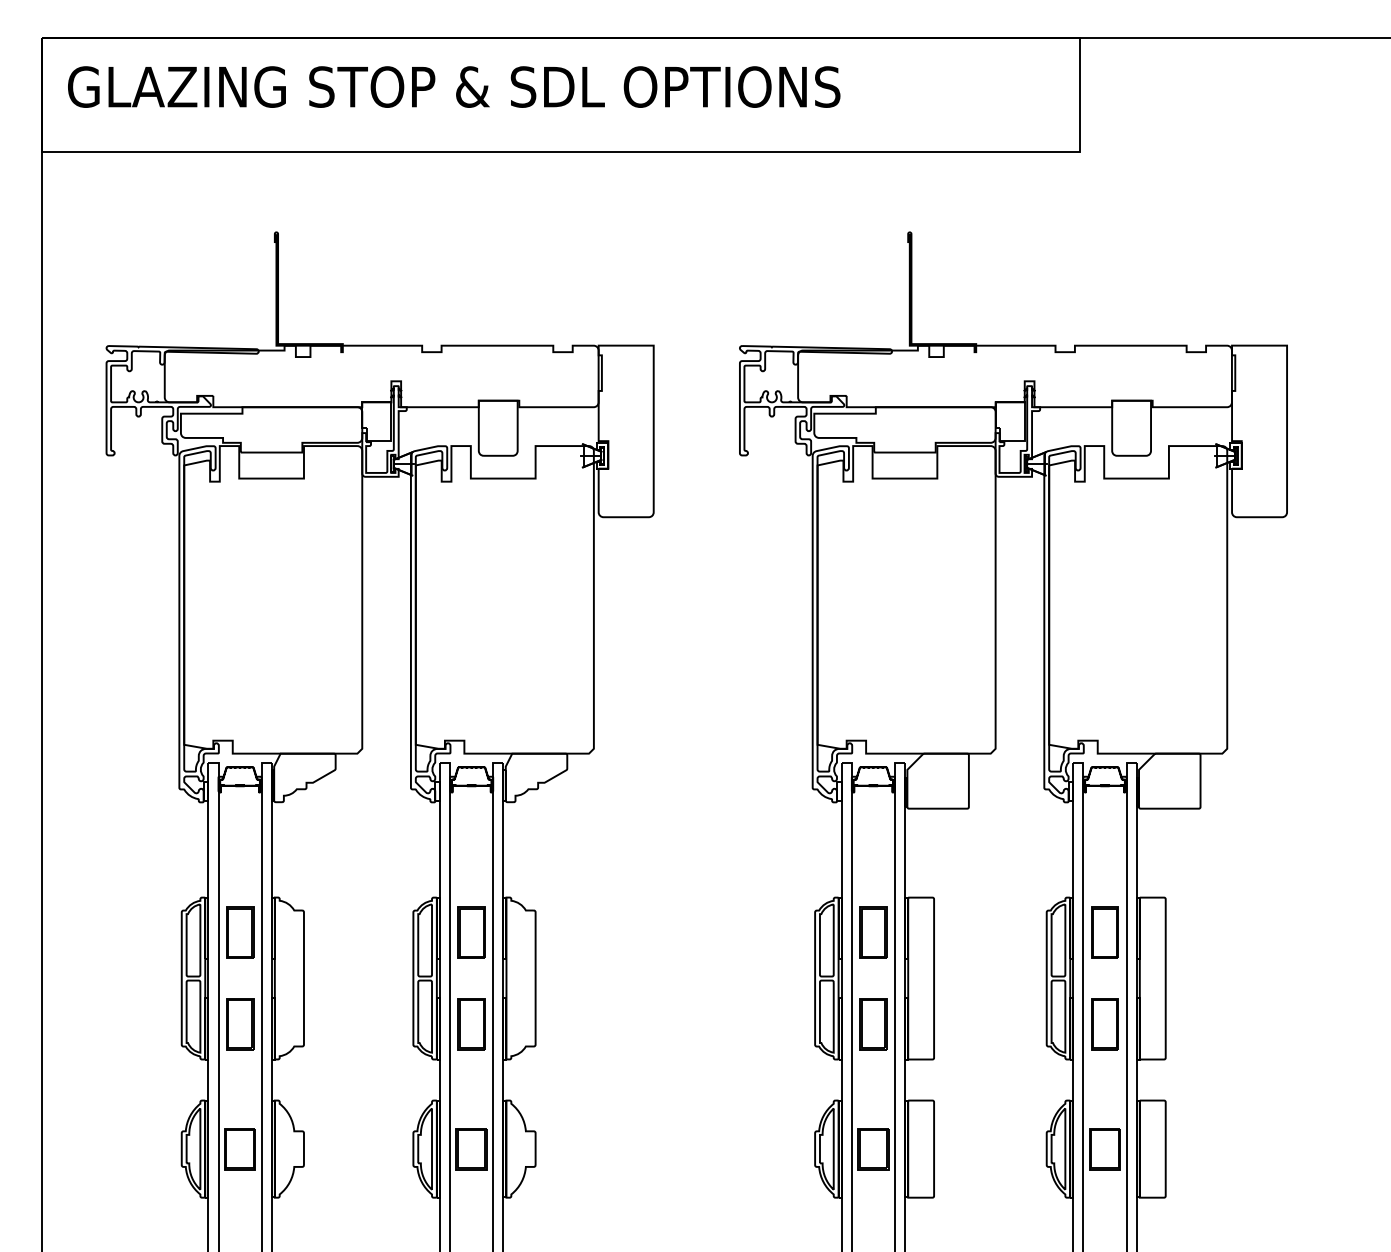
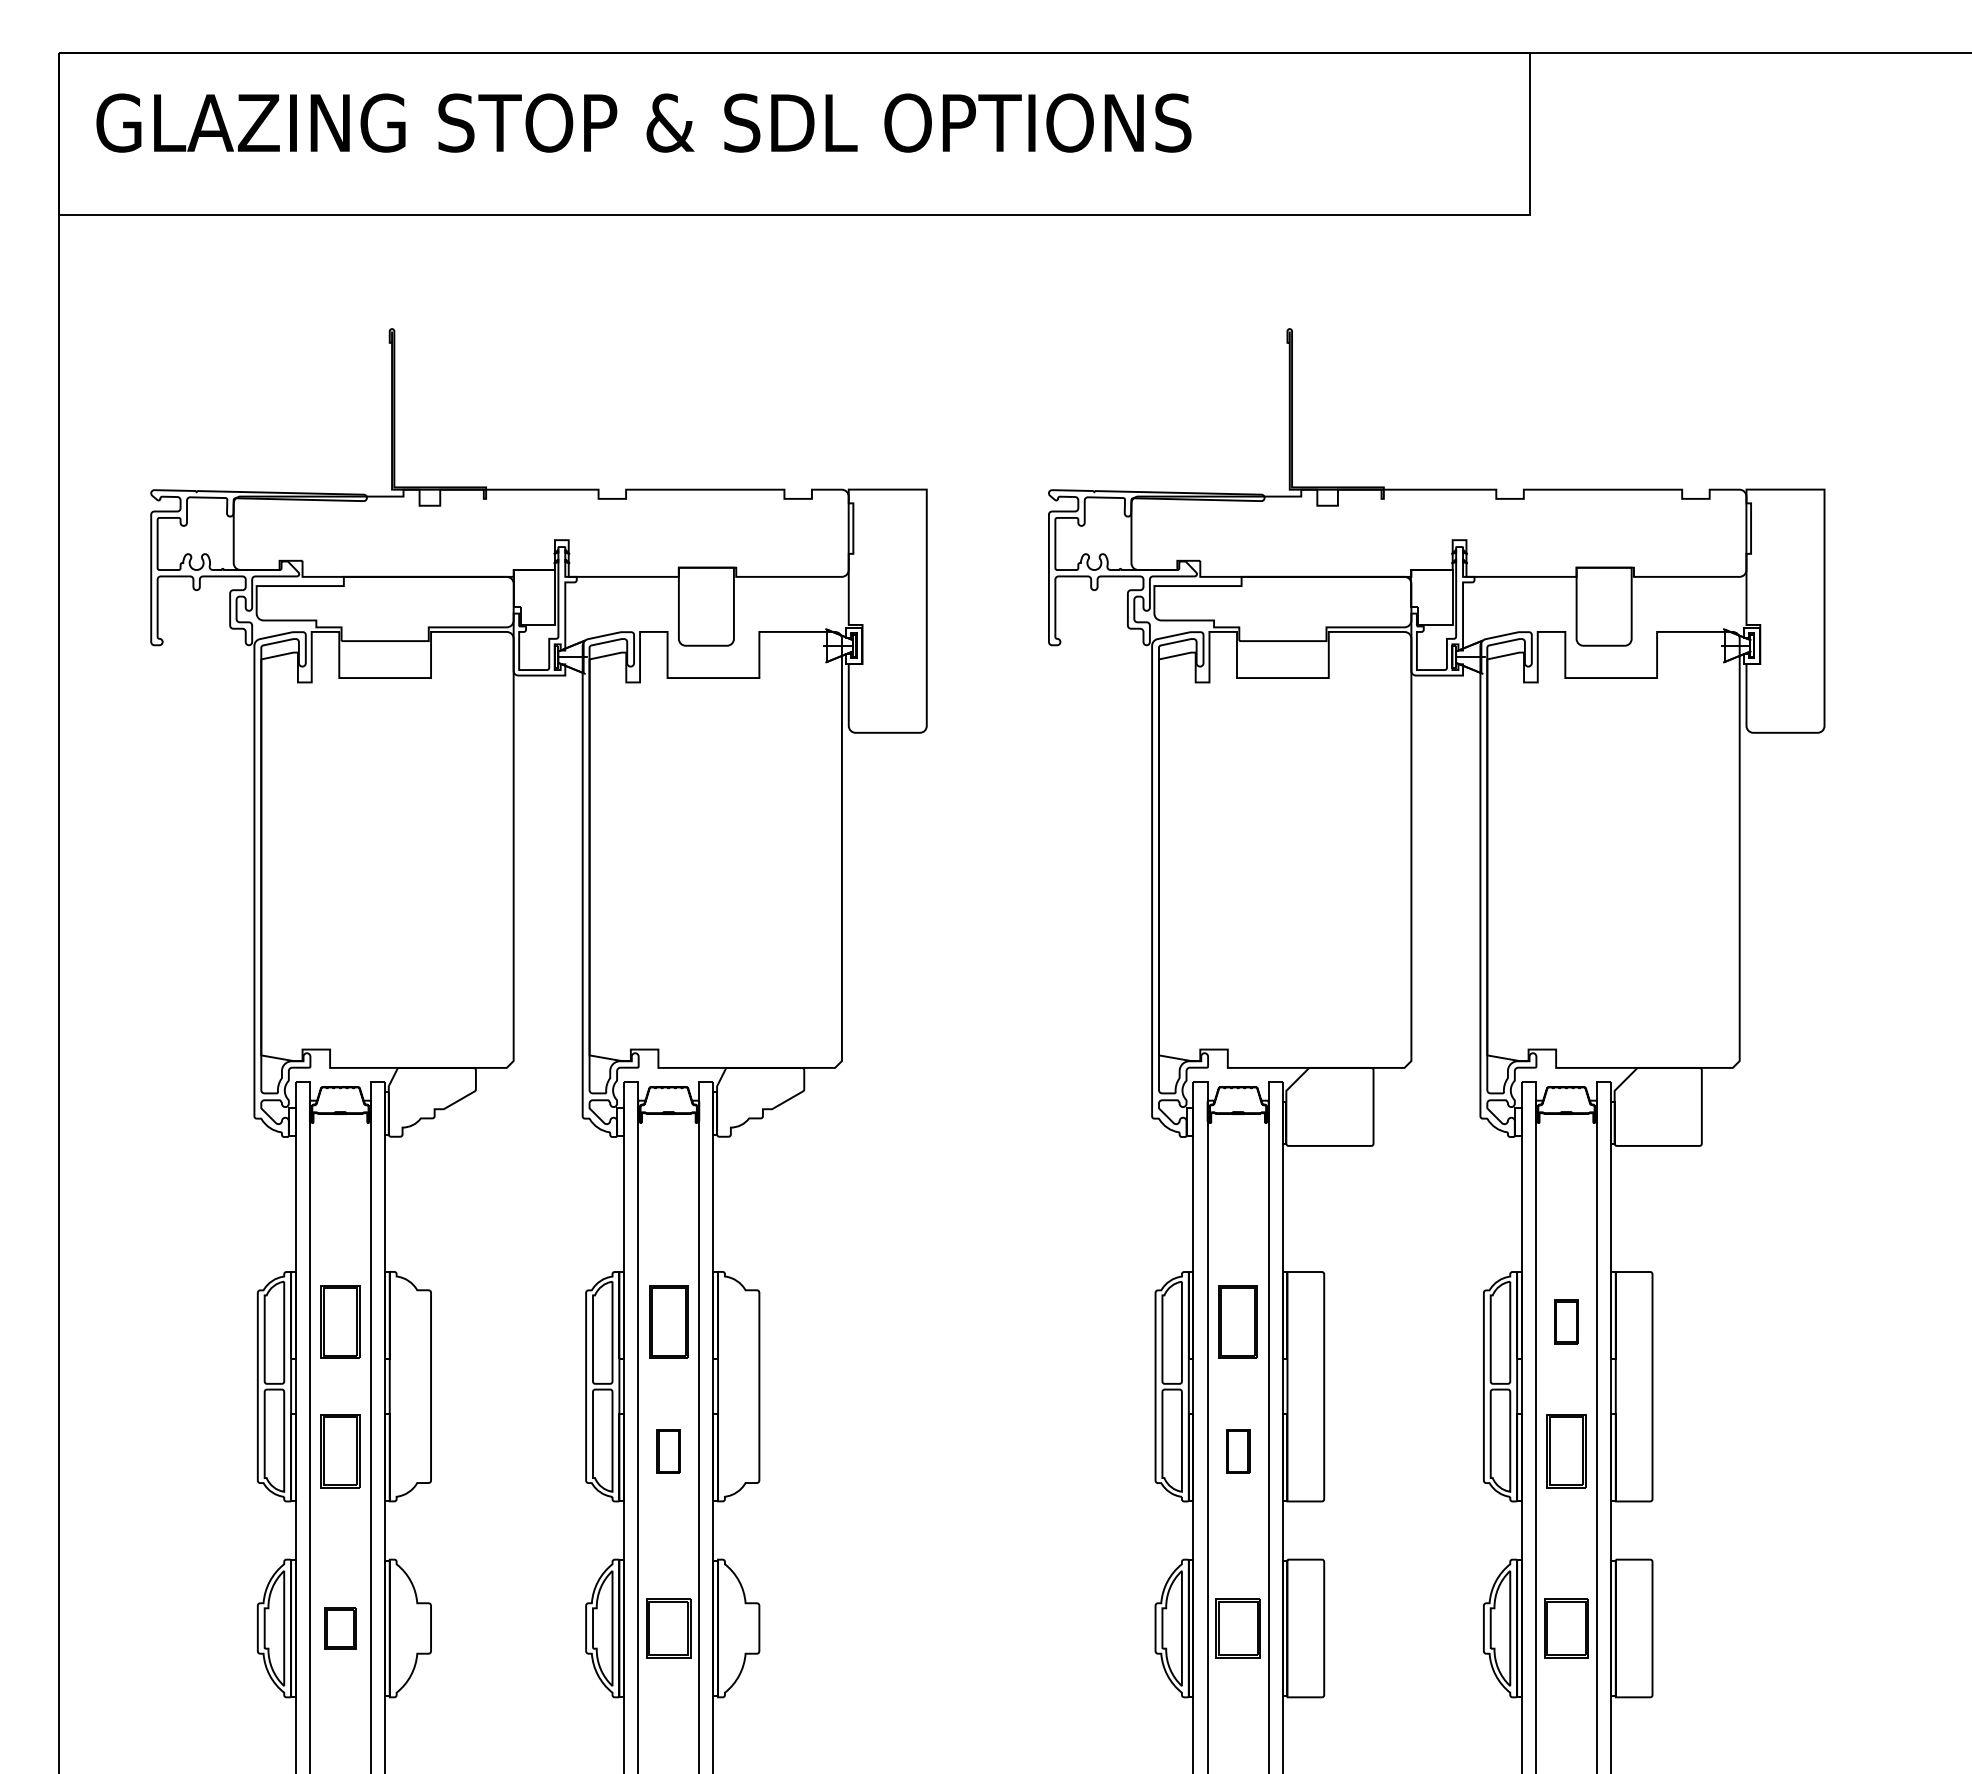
part: (1105, 932) -> (1566, 1321), size x0.6
part: (471, 1024) -> (668, 1451), size x0.6
part: (872, 1024) -> (1237, 1451), size x0.6
part: (240, 1149) -> (340, 1628), size x0.7

